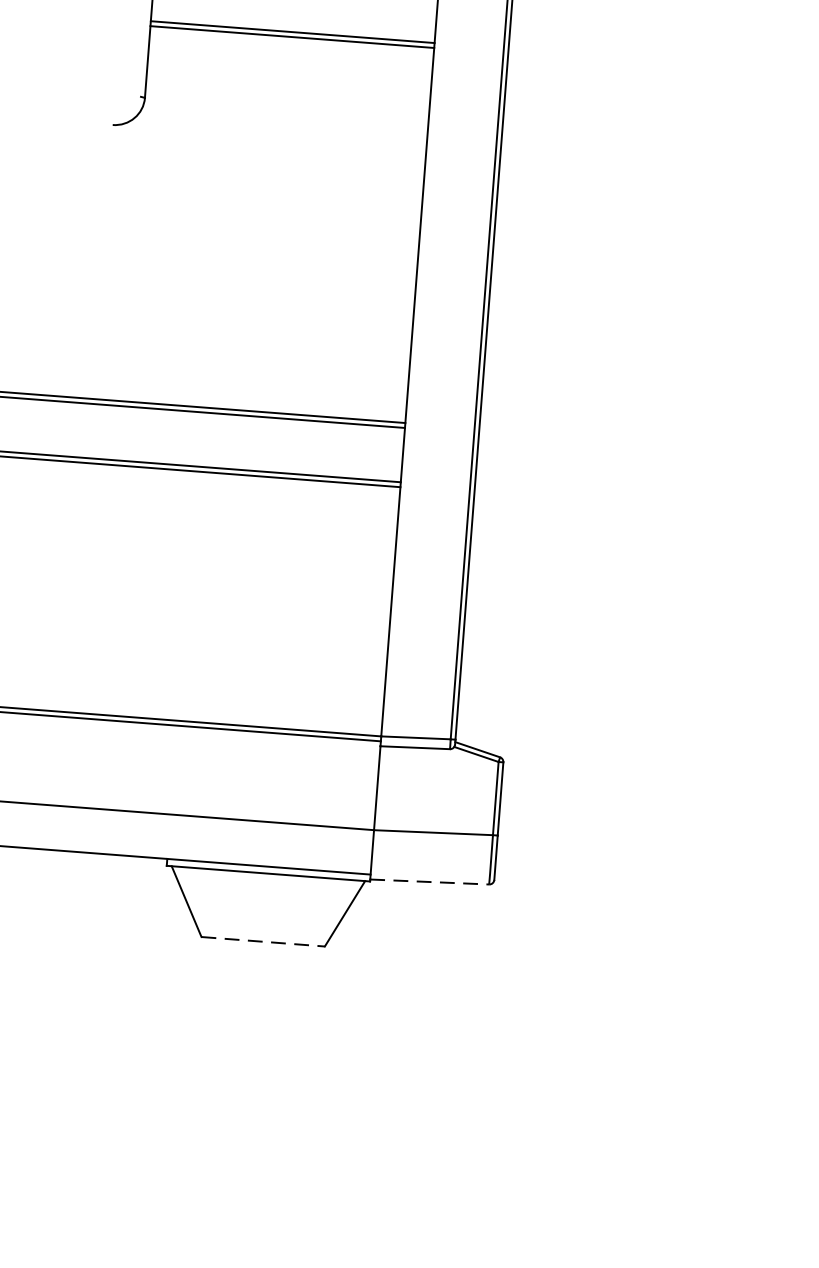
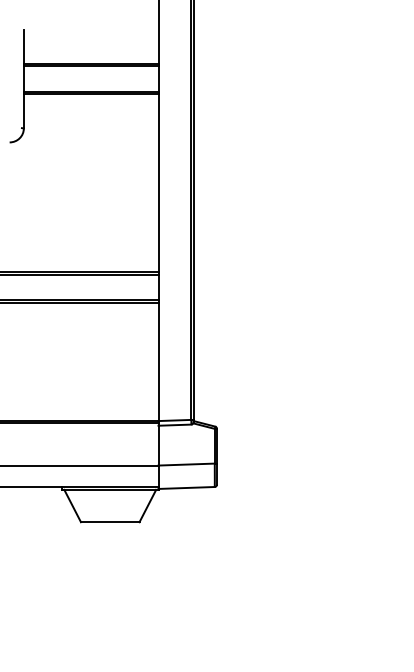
line: (431, 881) -> (187, 487), dashed -> solid
line: (263, 942) -> (110, 522), dashed -> solid

